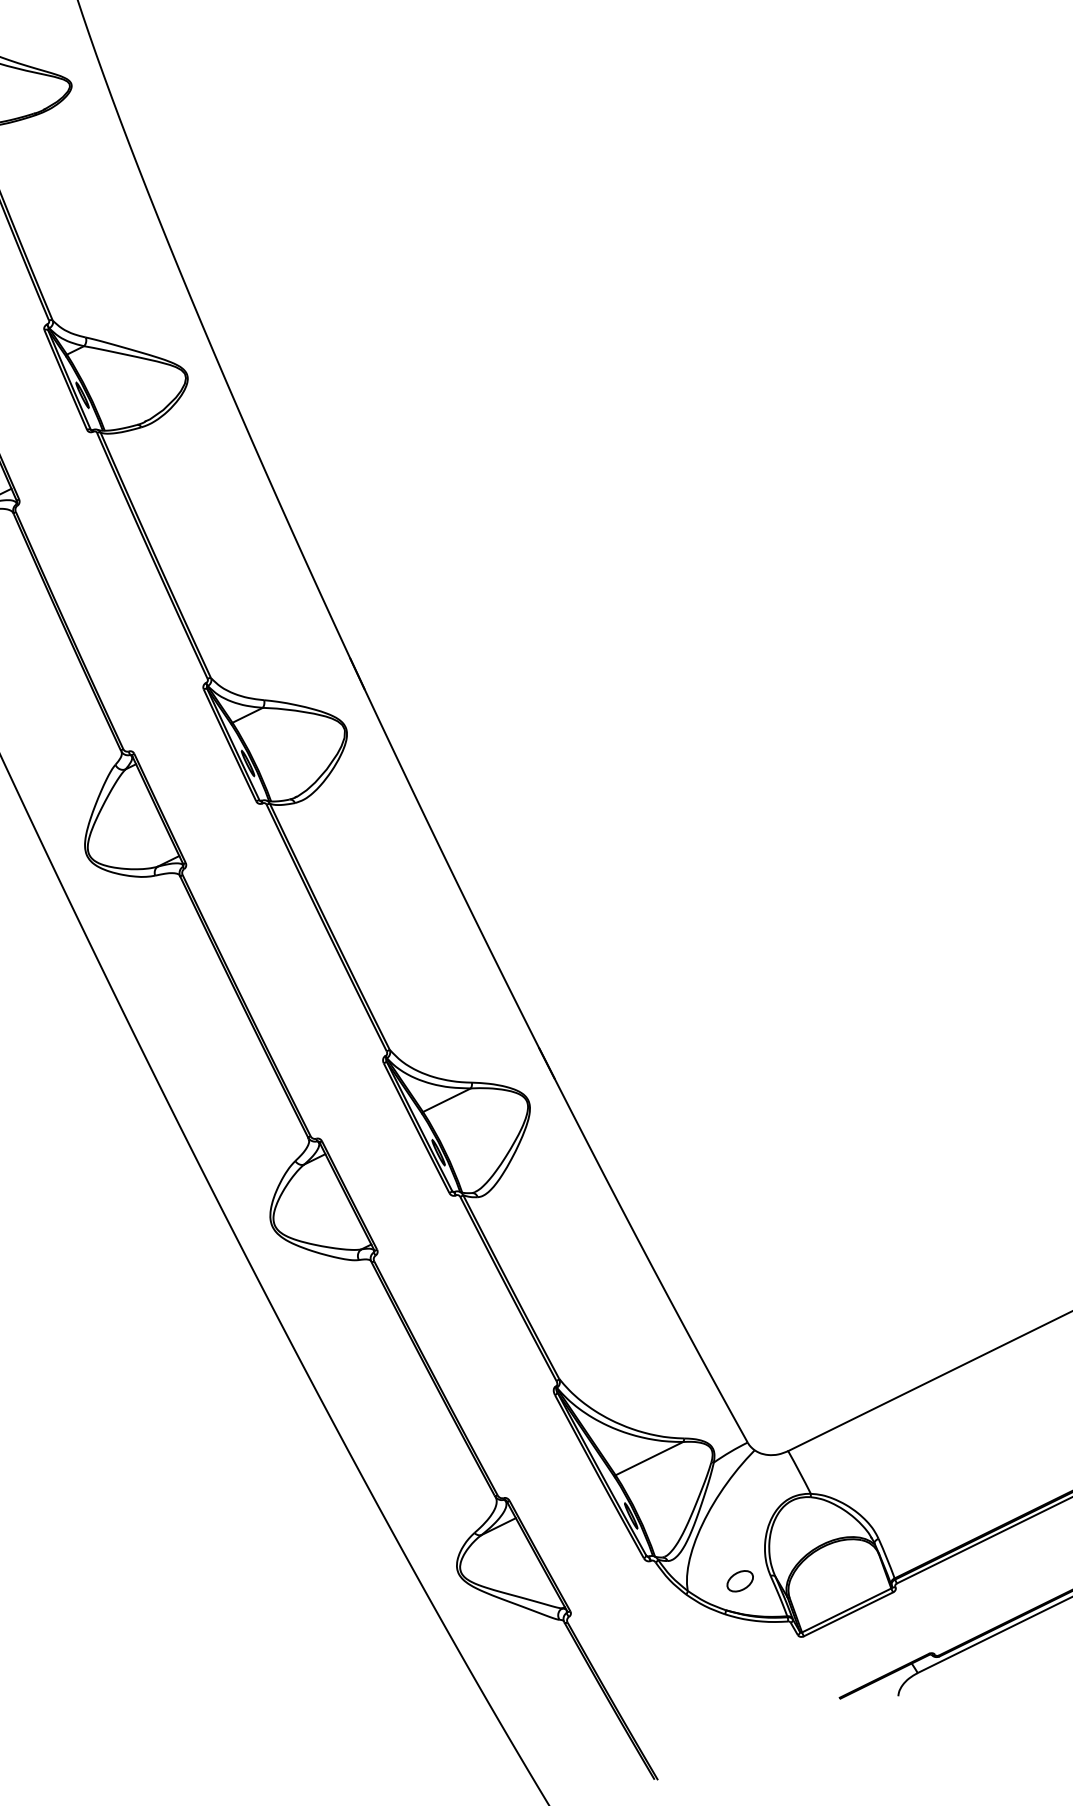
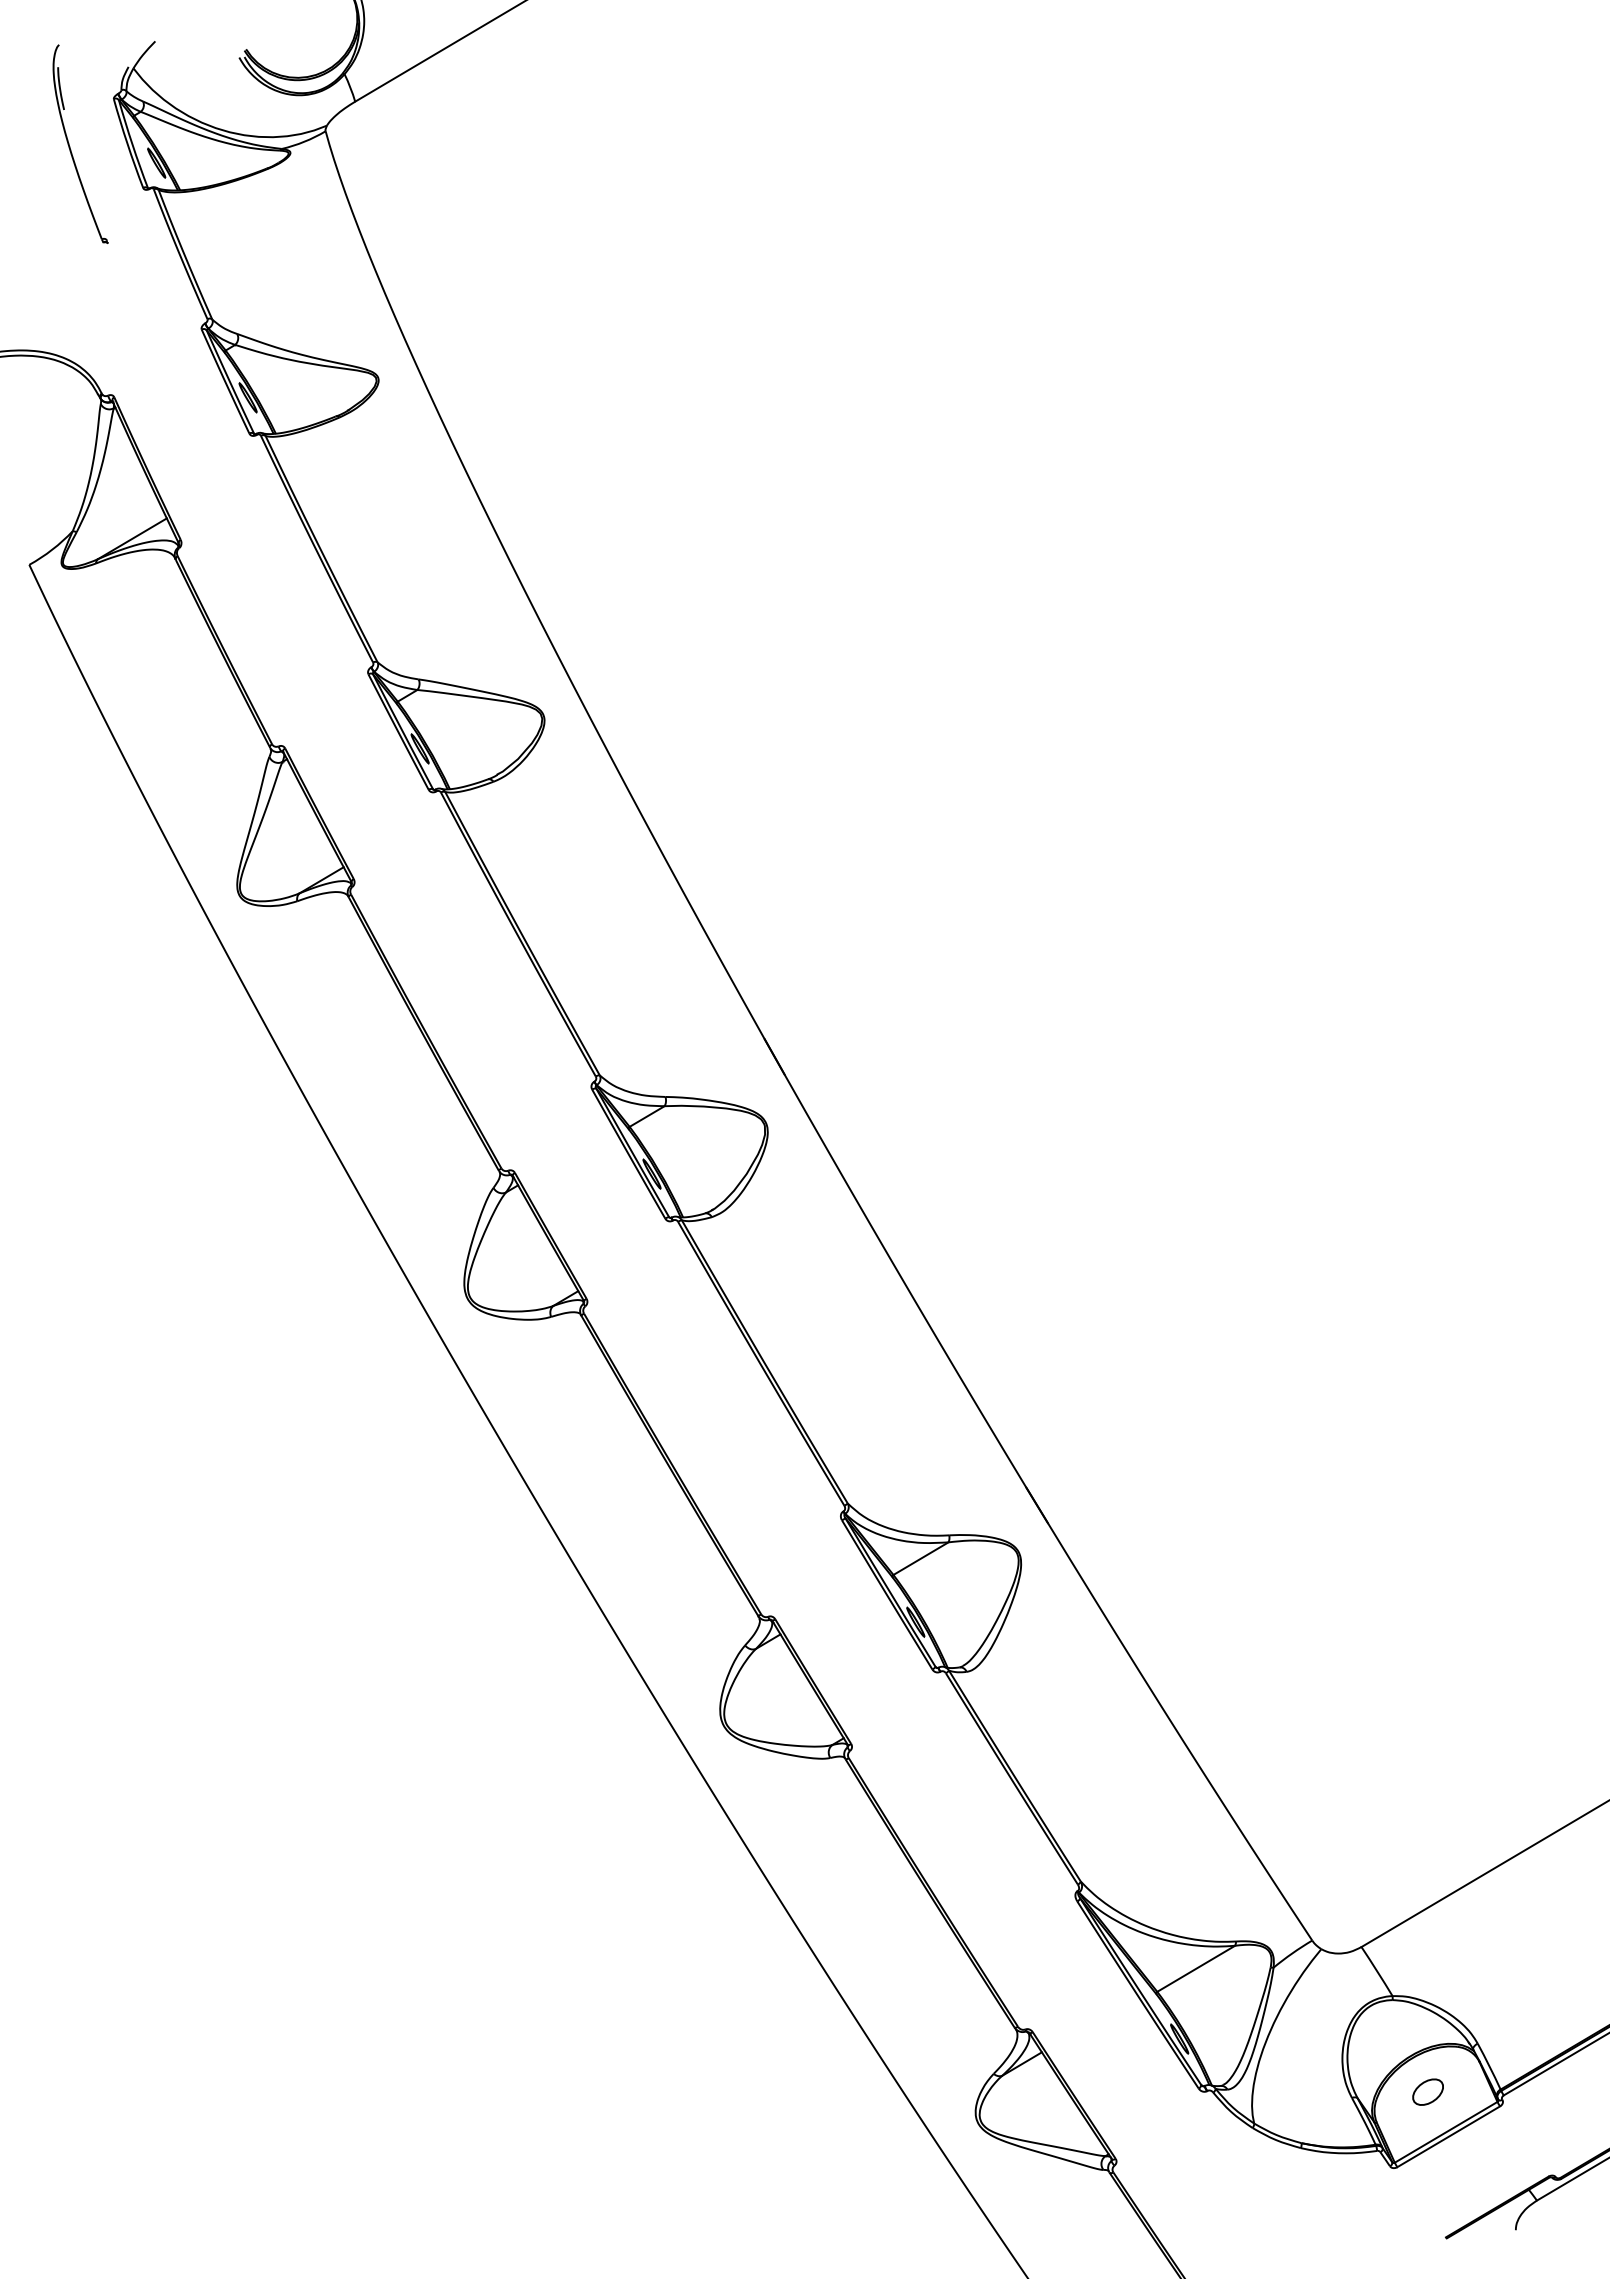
part: (739, 1580) -> (1427, 2091), moved

